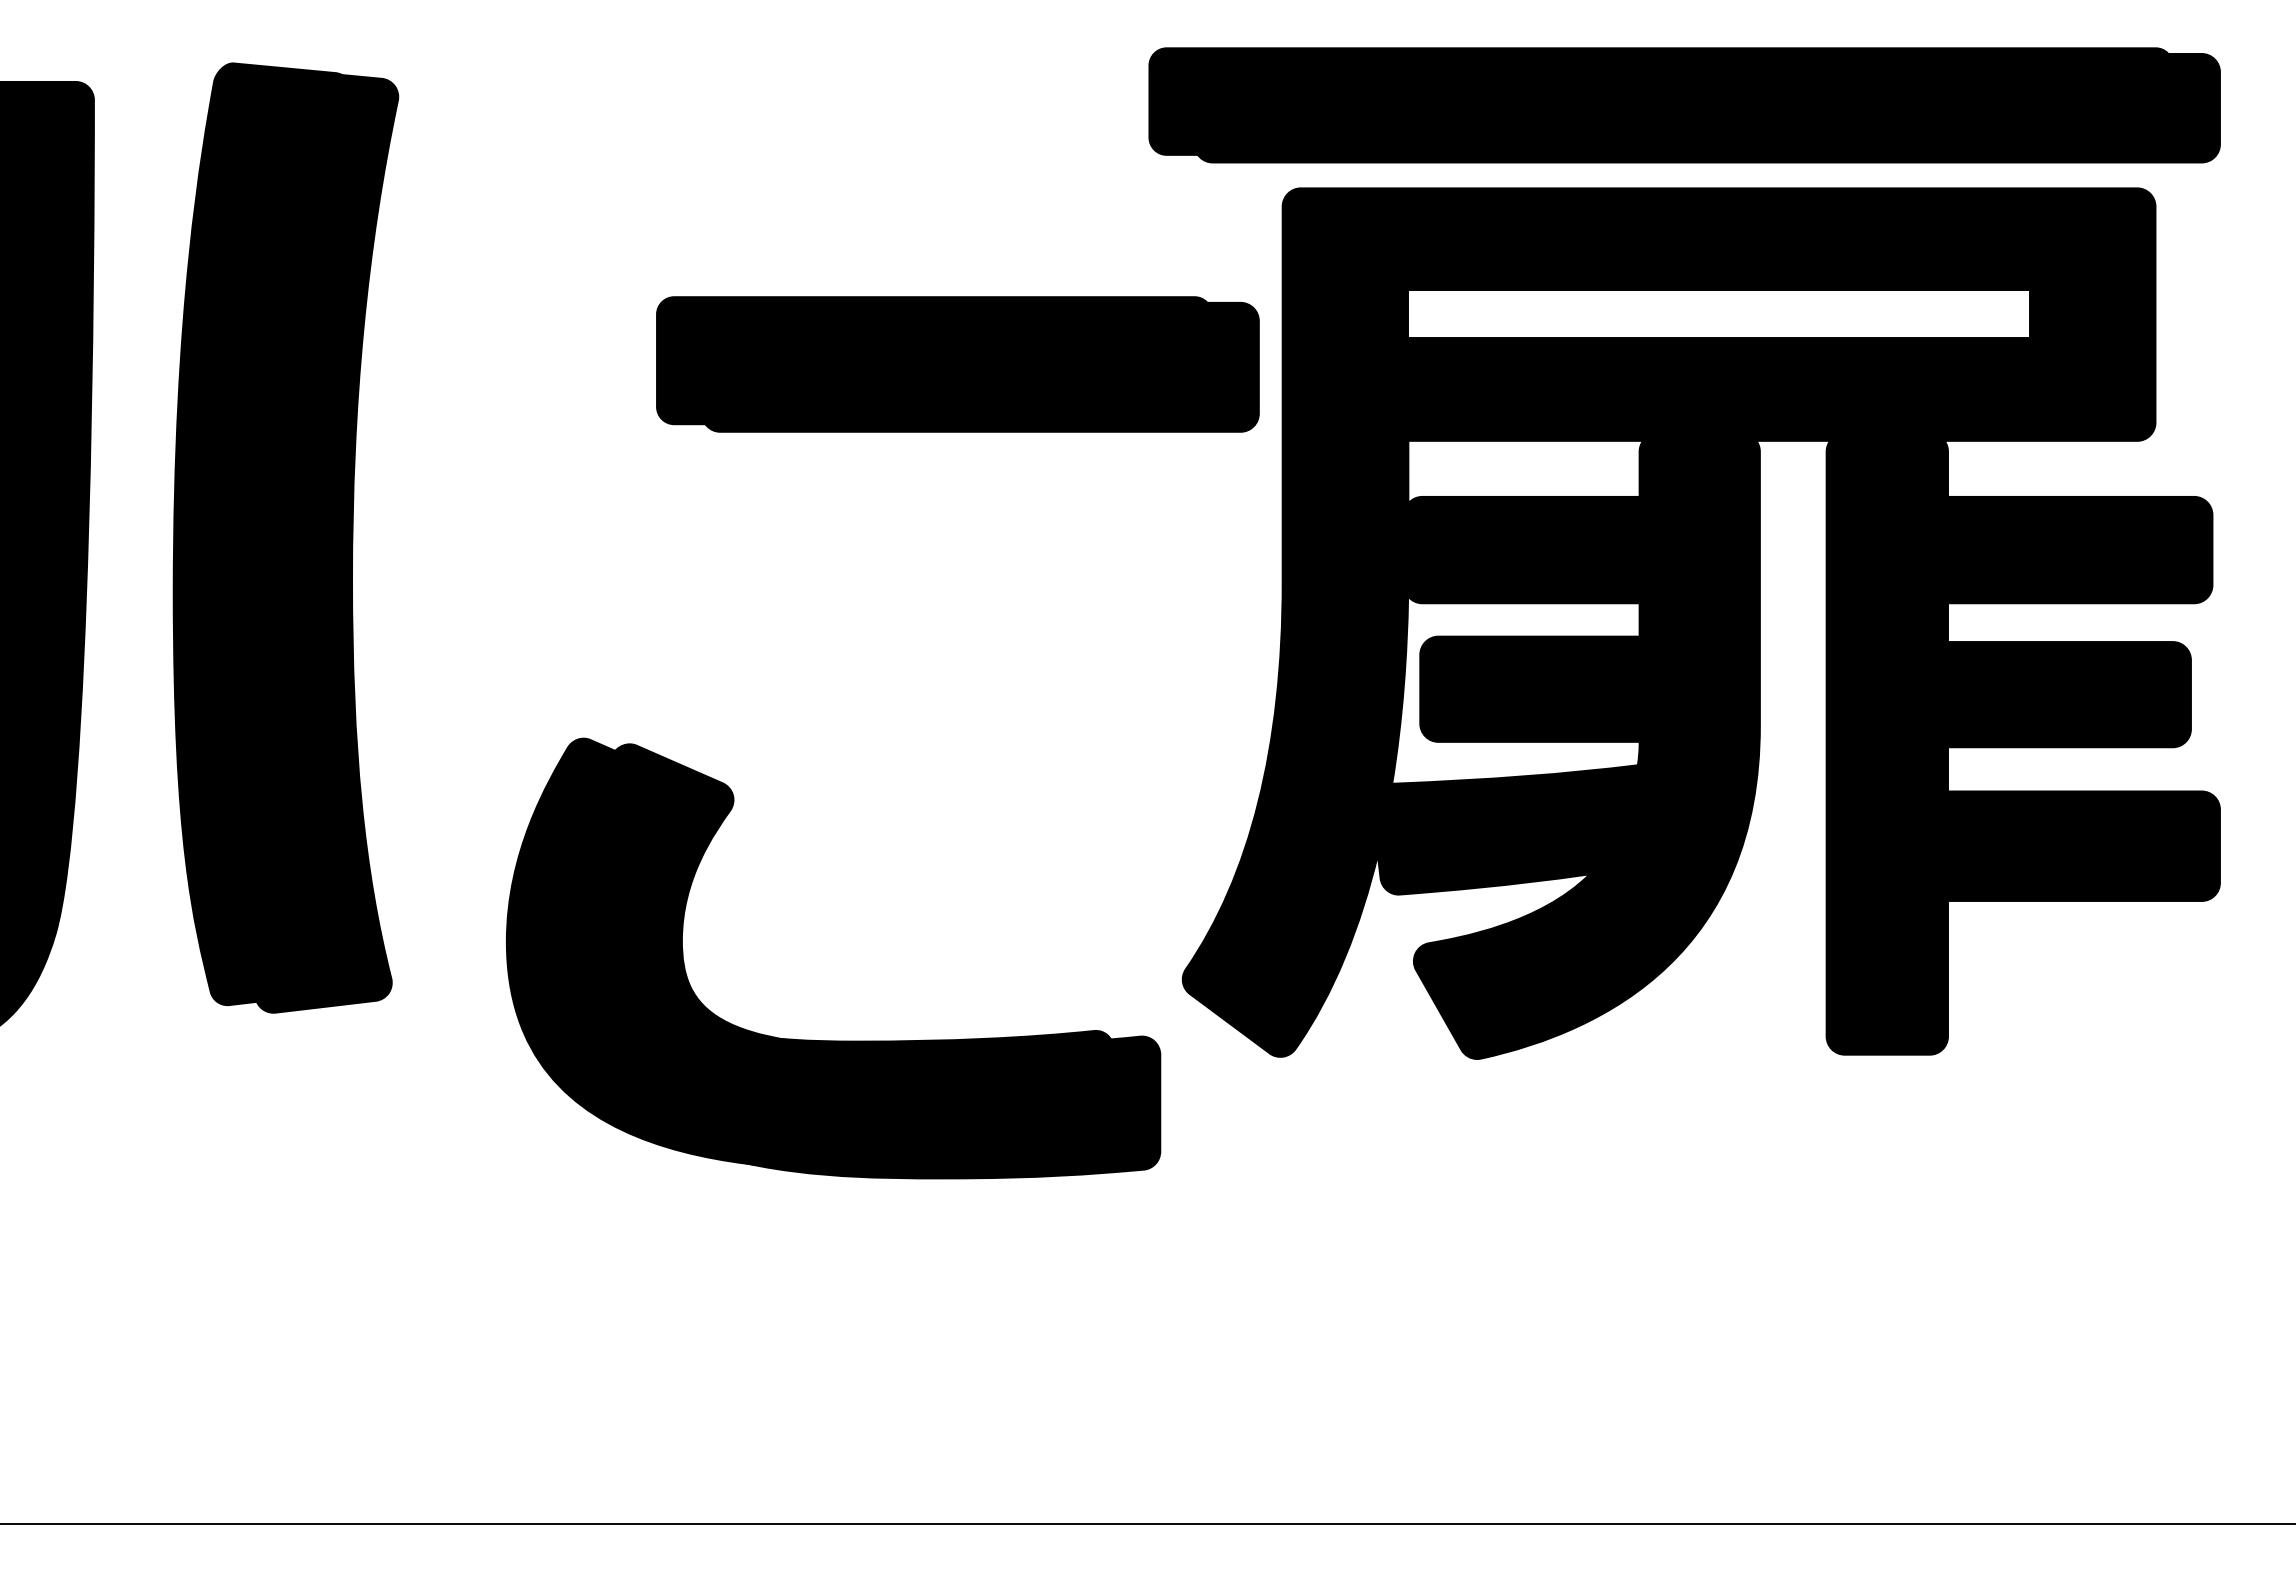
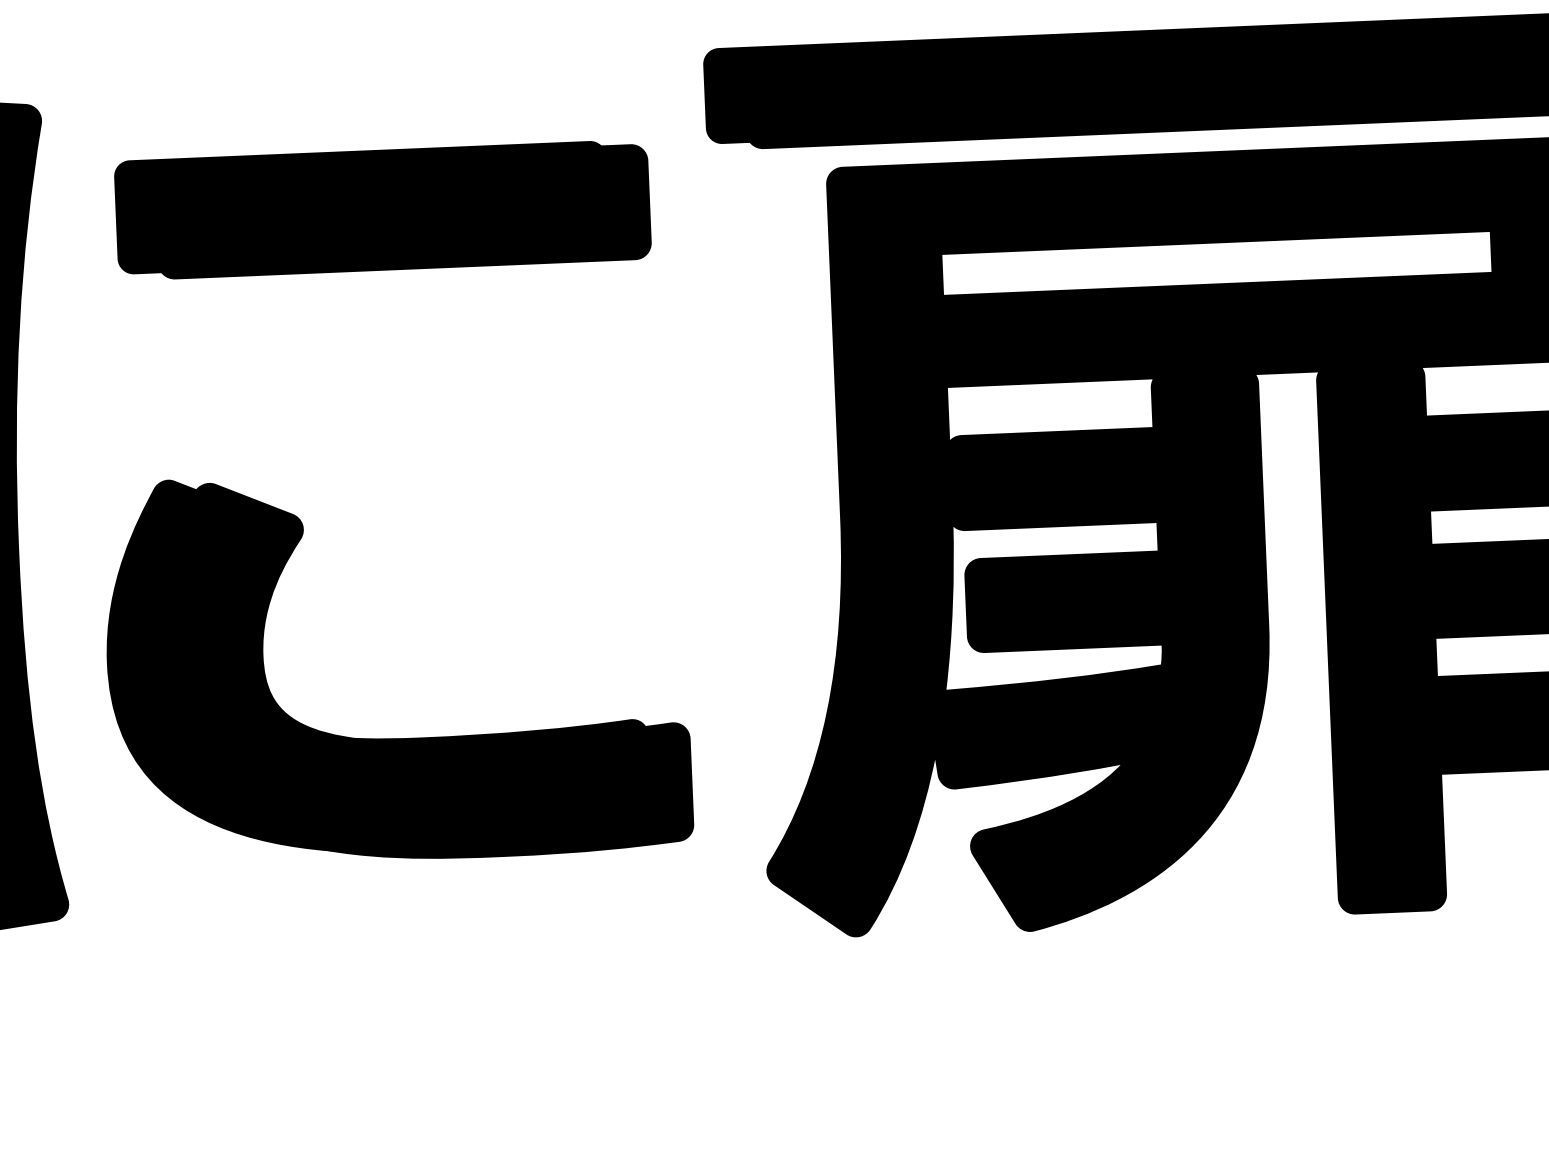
part: (957, 364) -> (382, 210), moved
part: (833, 1040) -> (400, 738), moved

